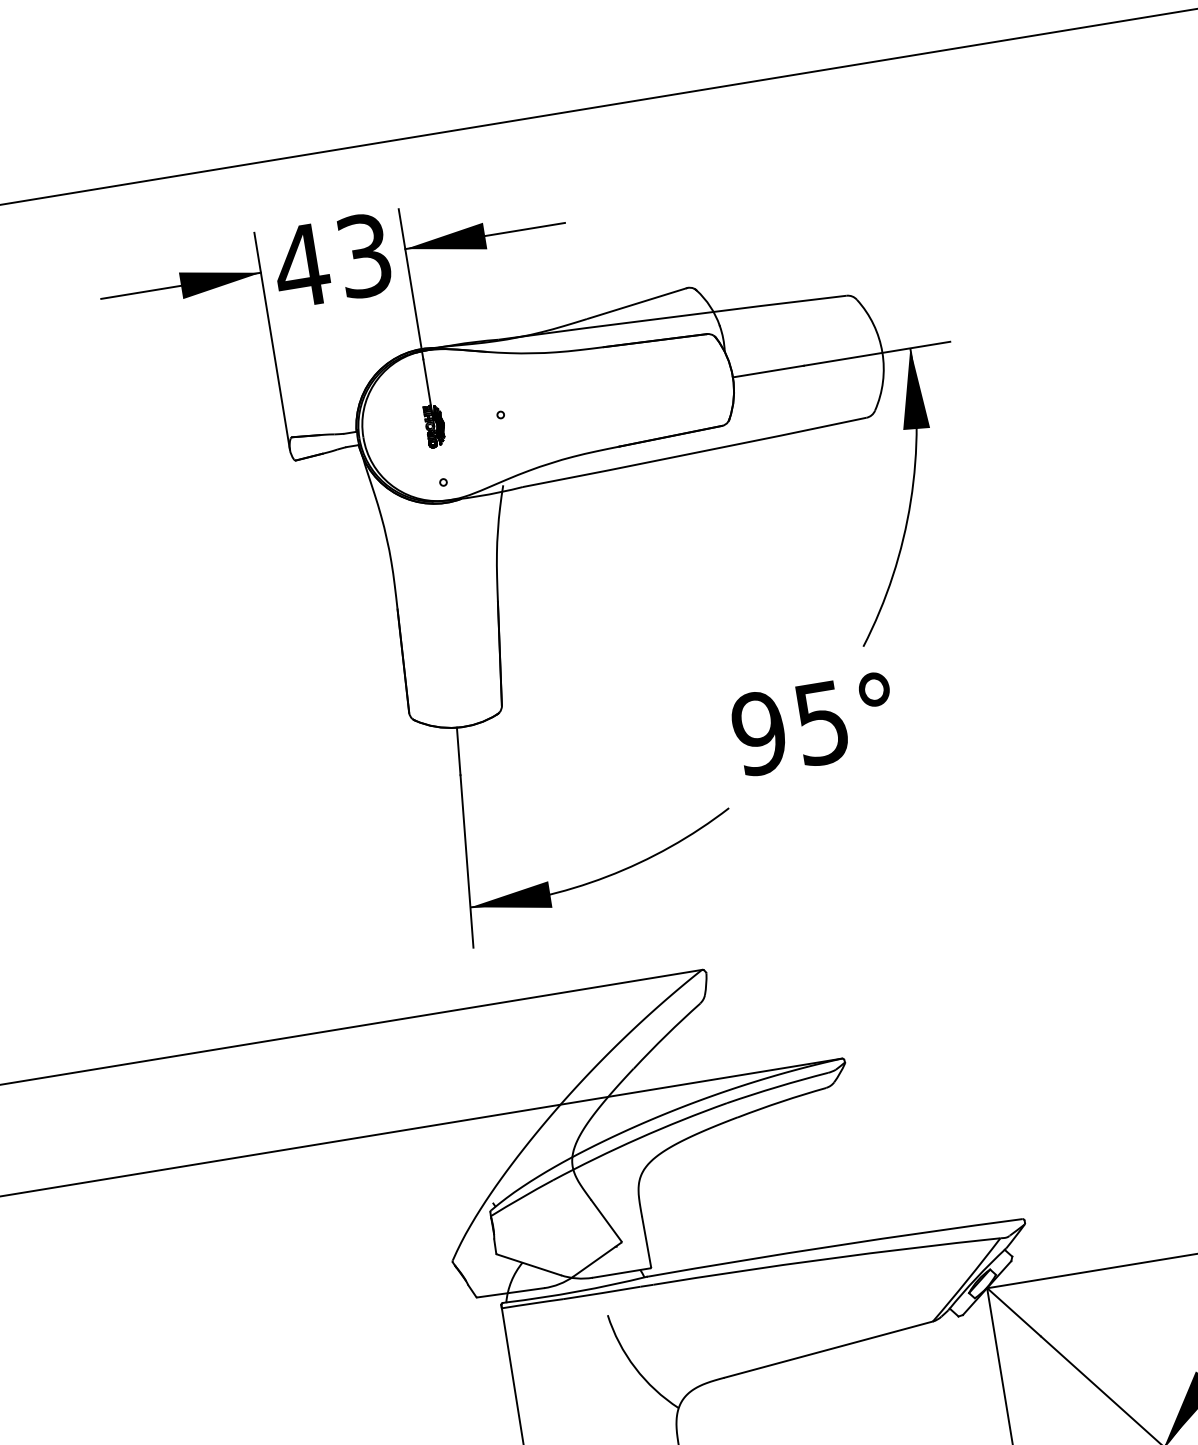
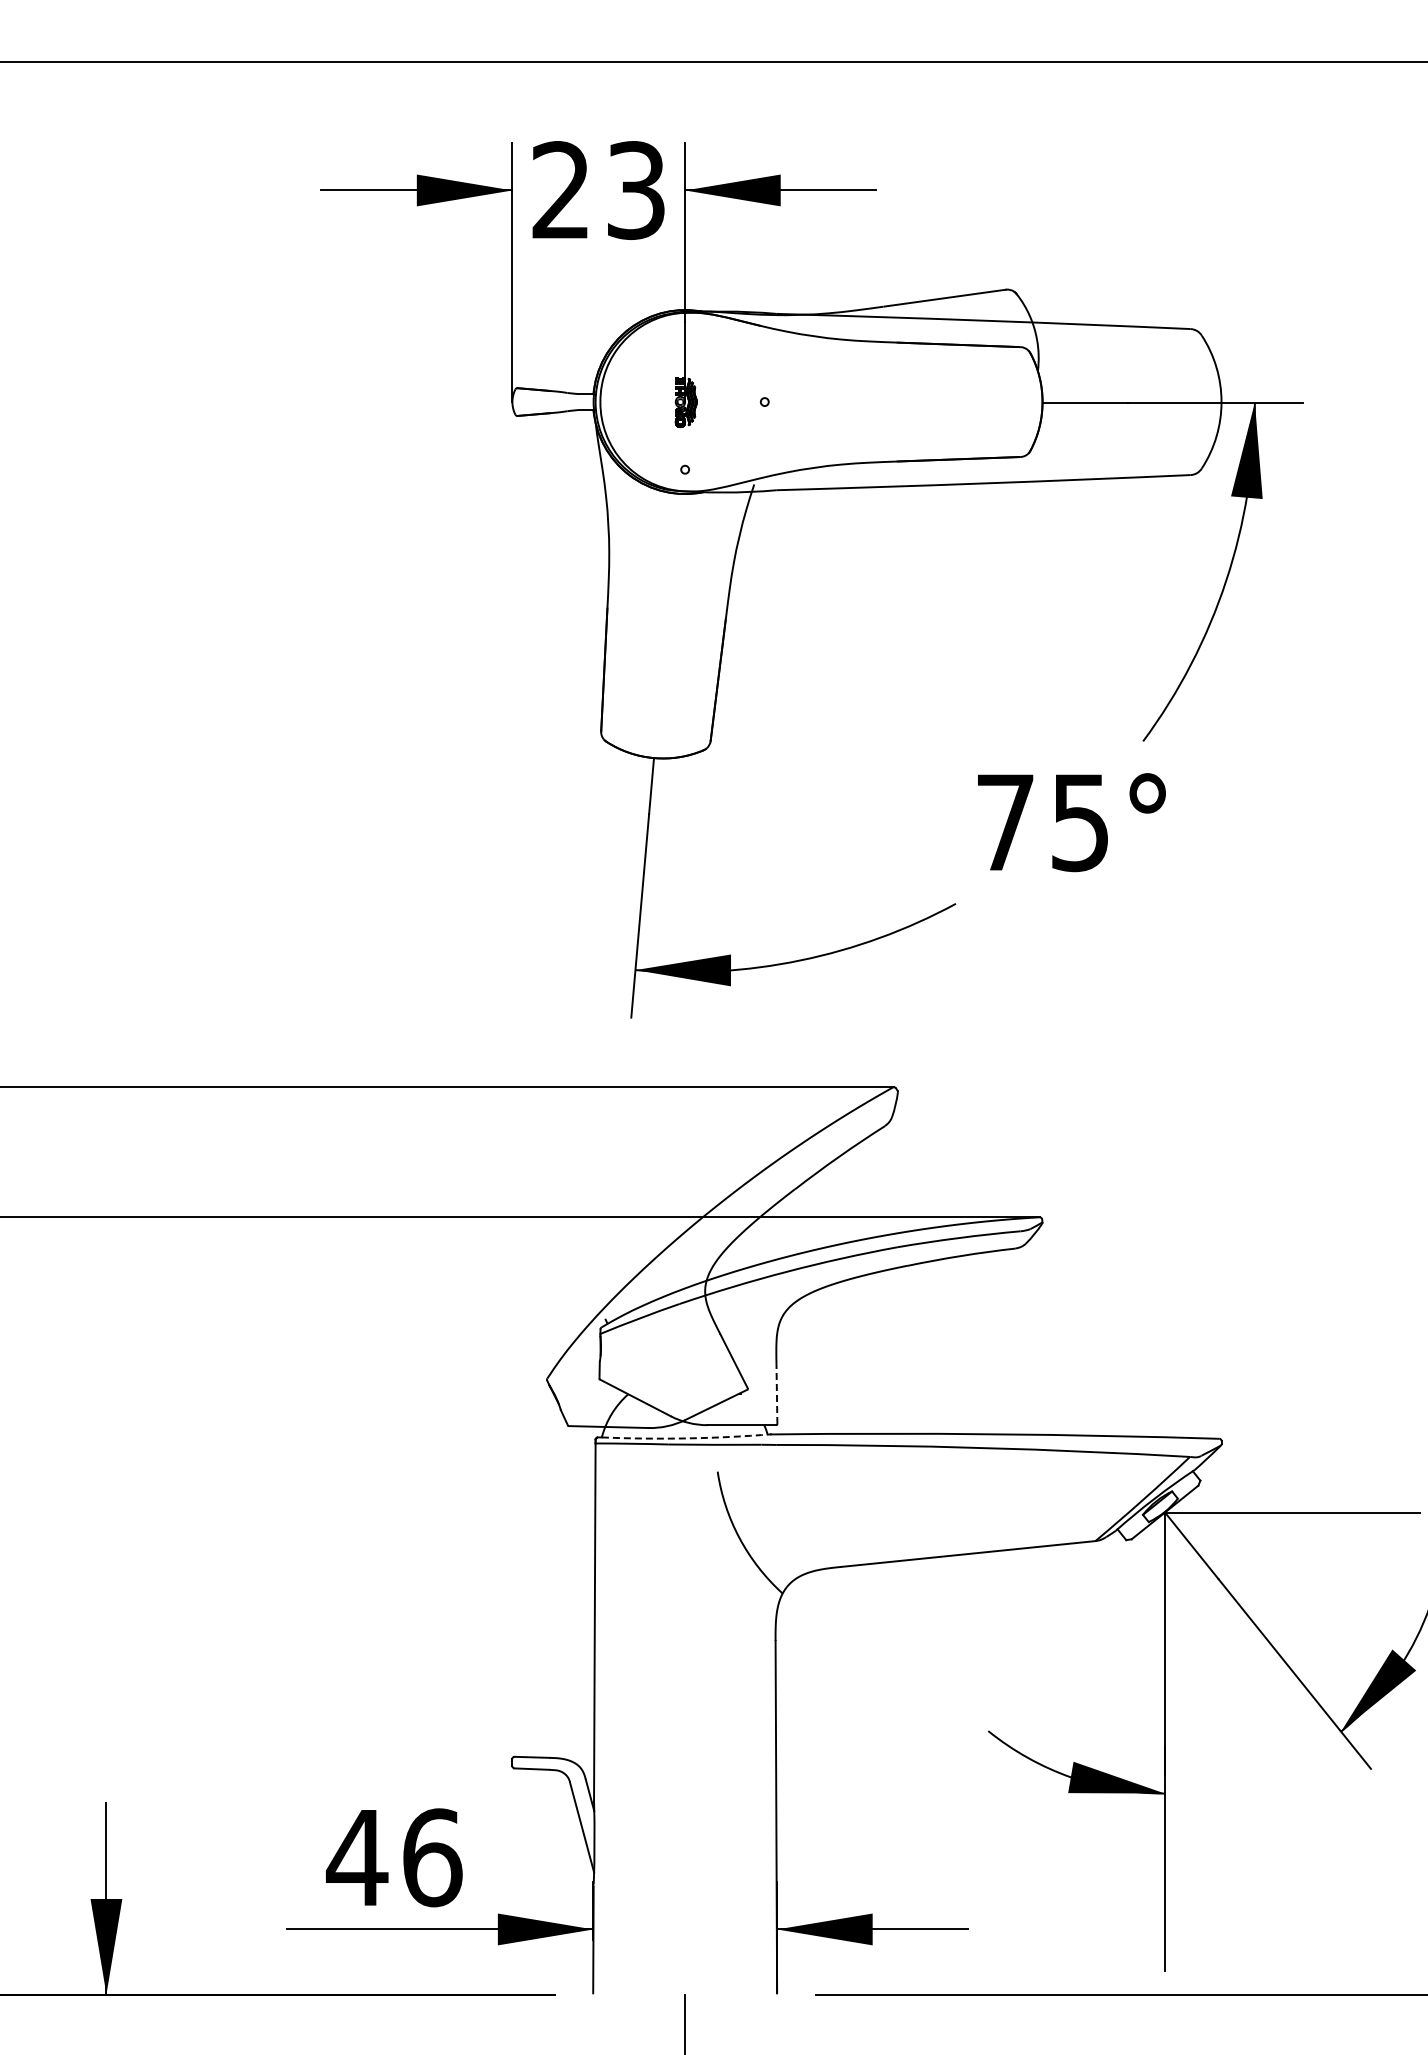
text: (300, 265) -> (560, 189), 43 -> 23
text: (758, 733) -> (1004, 822), 95° -> 75°
line: (646, 1241) -> (776, 1393), solid -> dashed
arc: (577, 1291) -> (686, 1438), solid -> dashed

